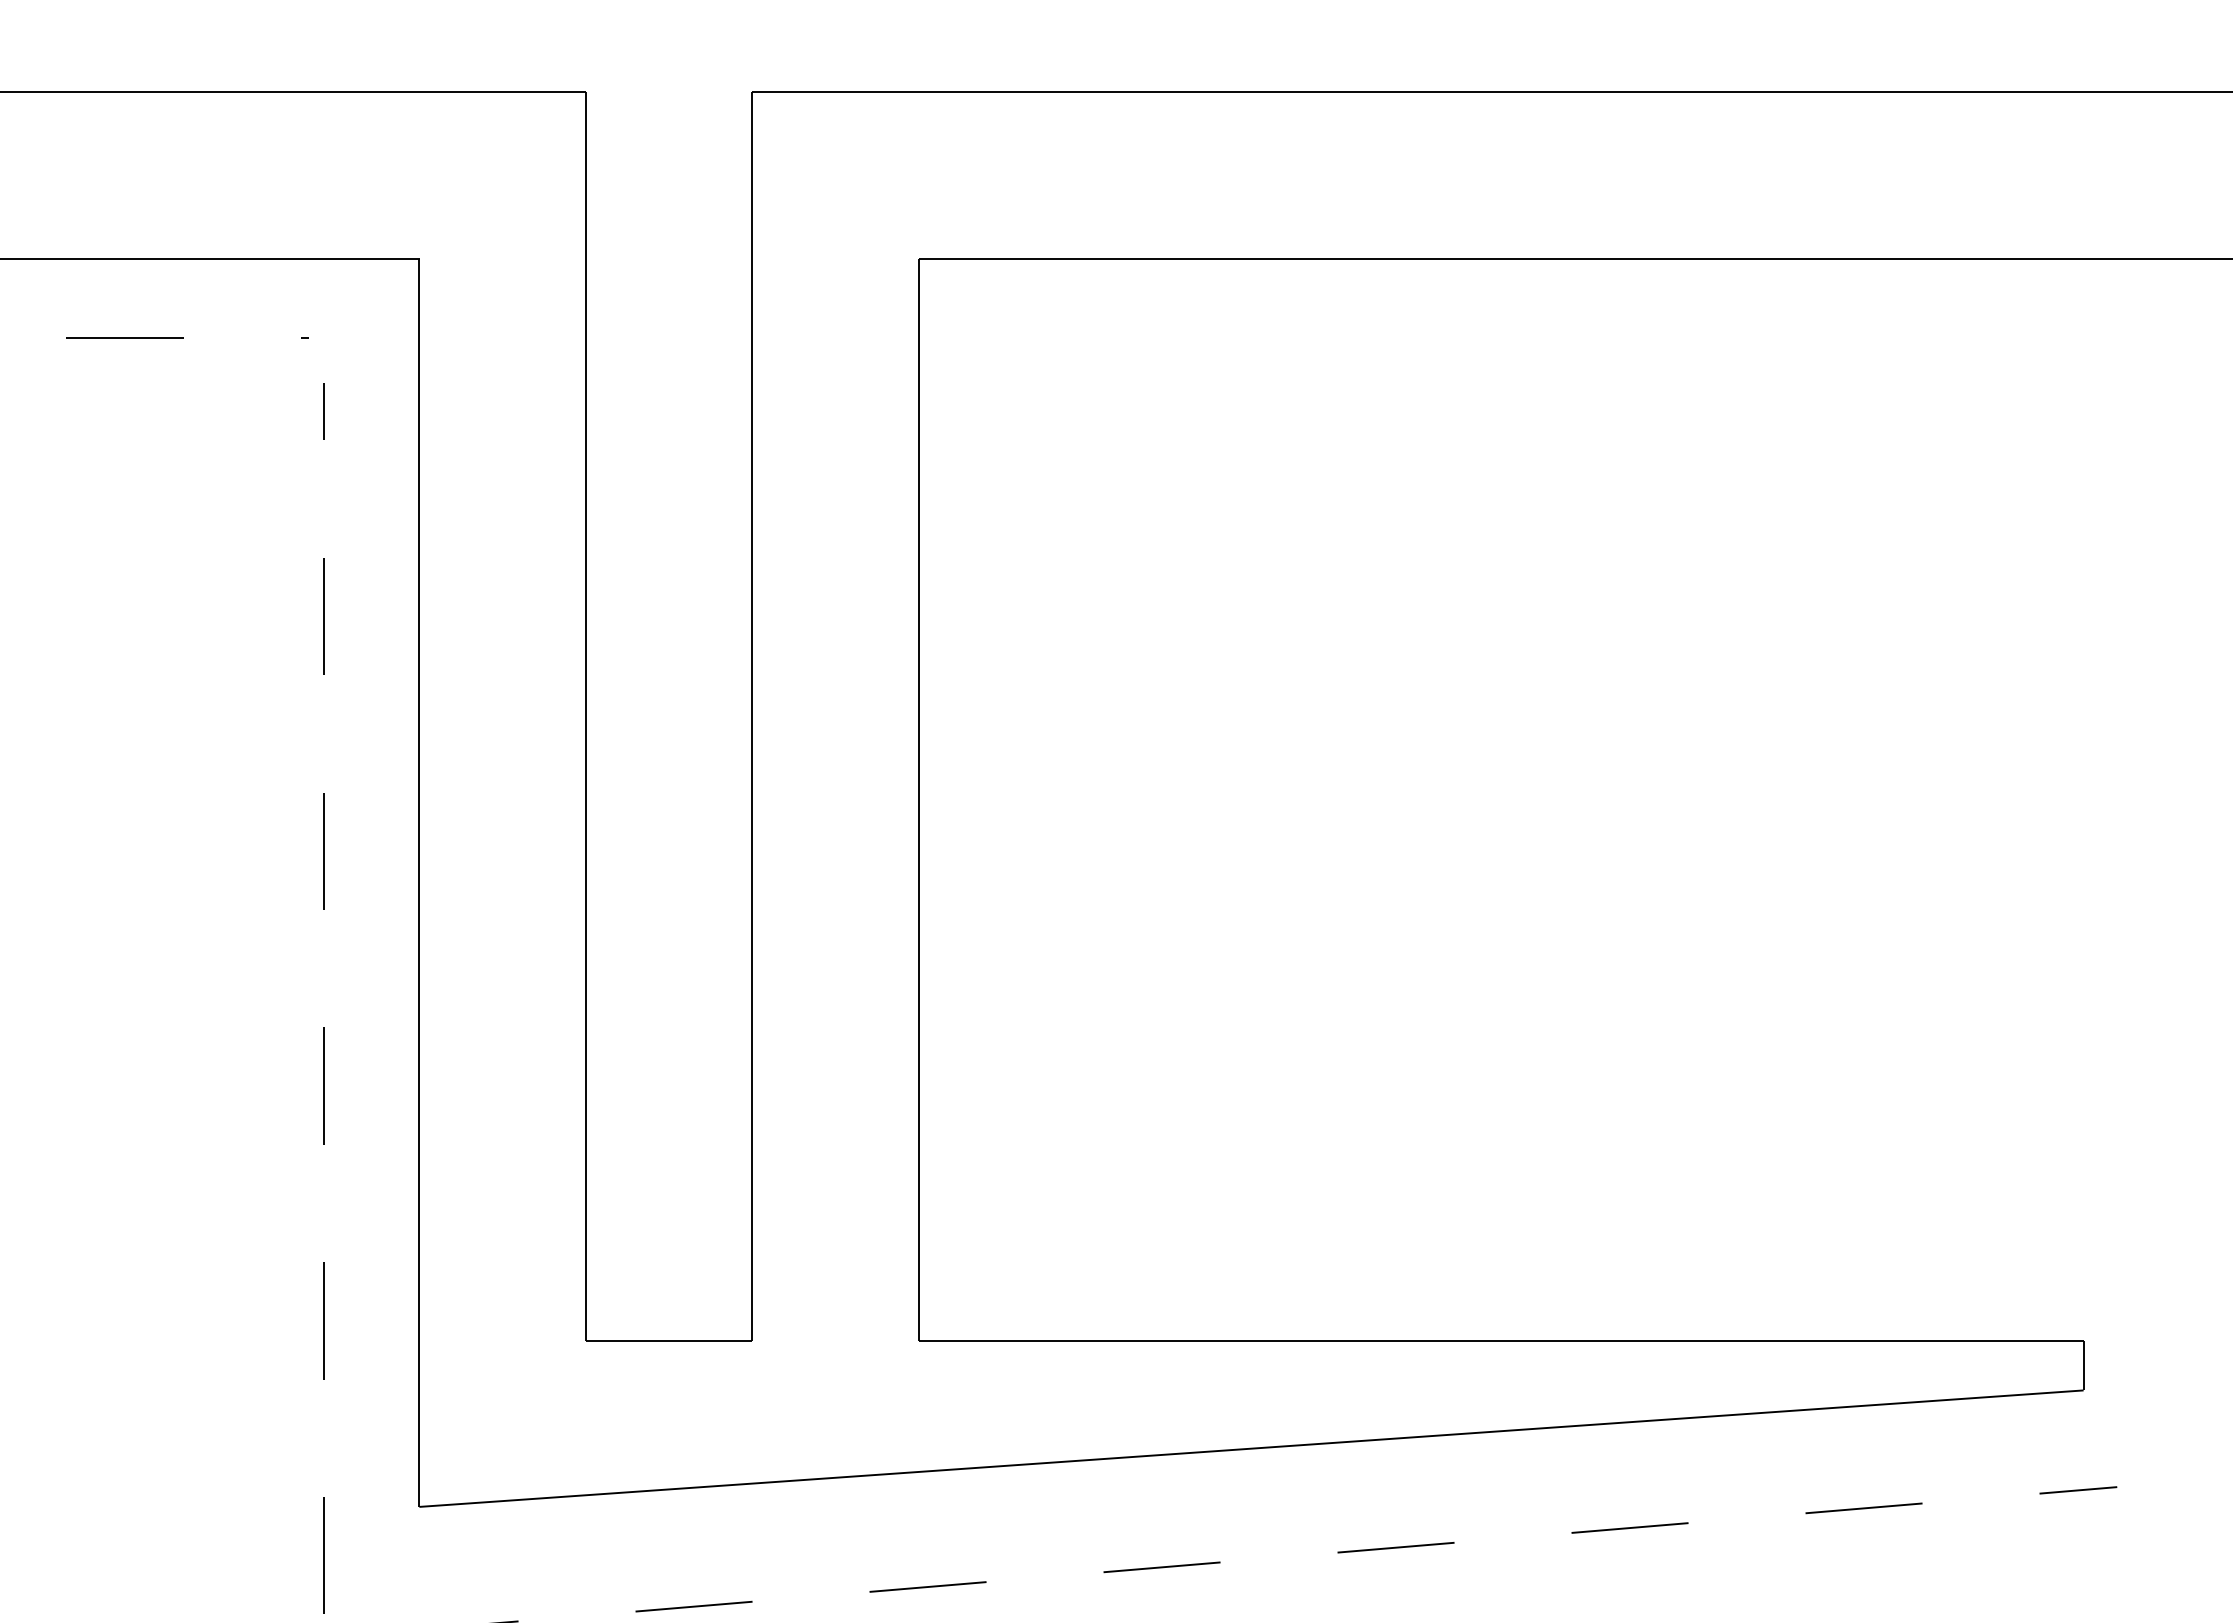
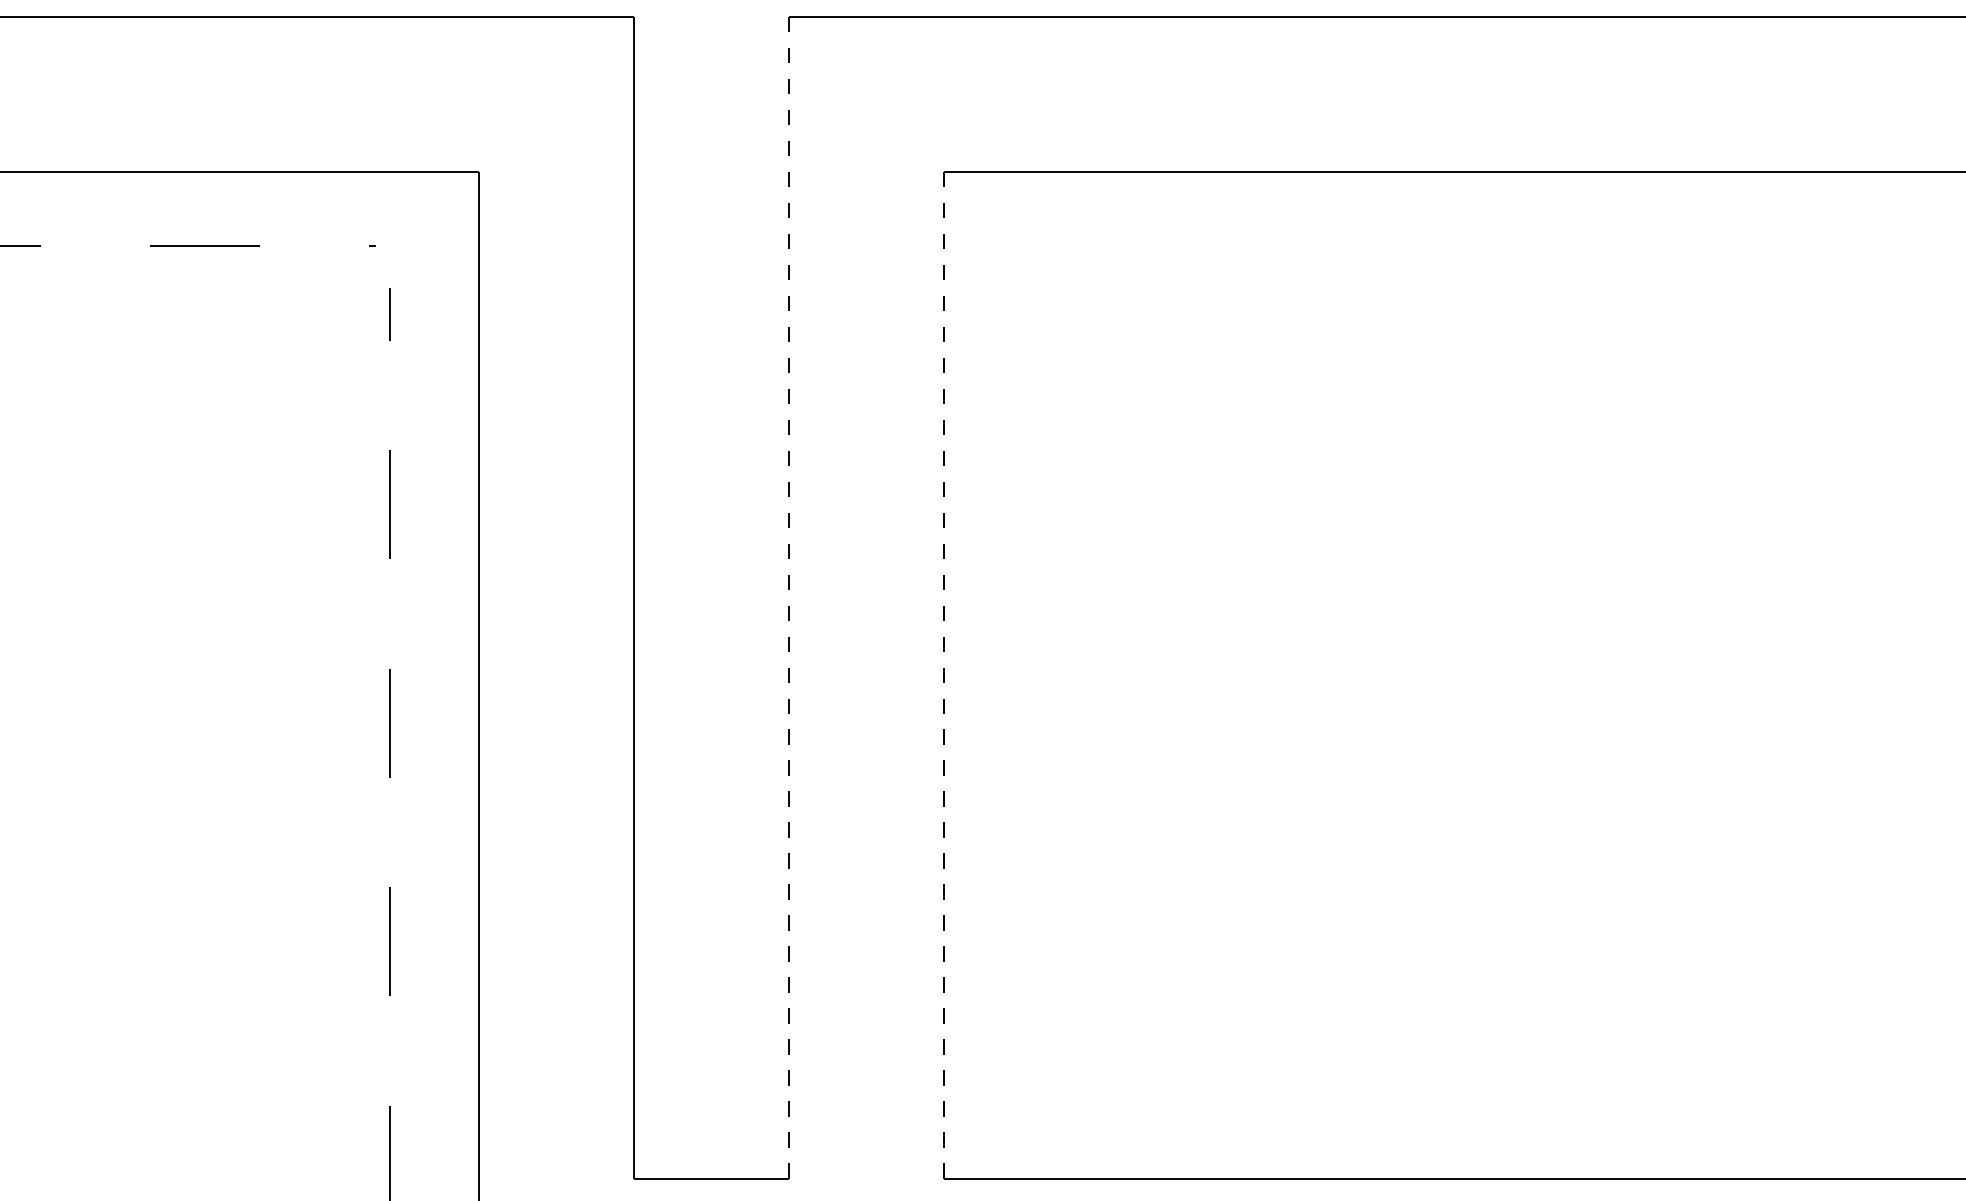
line: (752, 716) -> (789, 597), solid -> dashed
line: (918, 799) -> (943, 675), solid -> dashed

